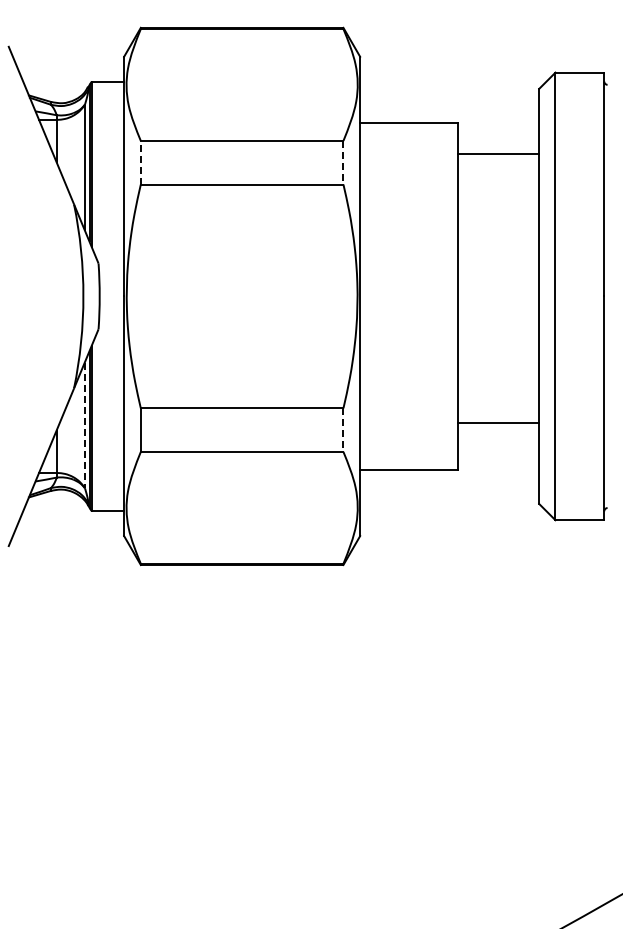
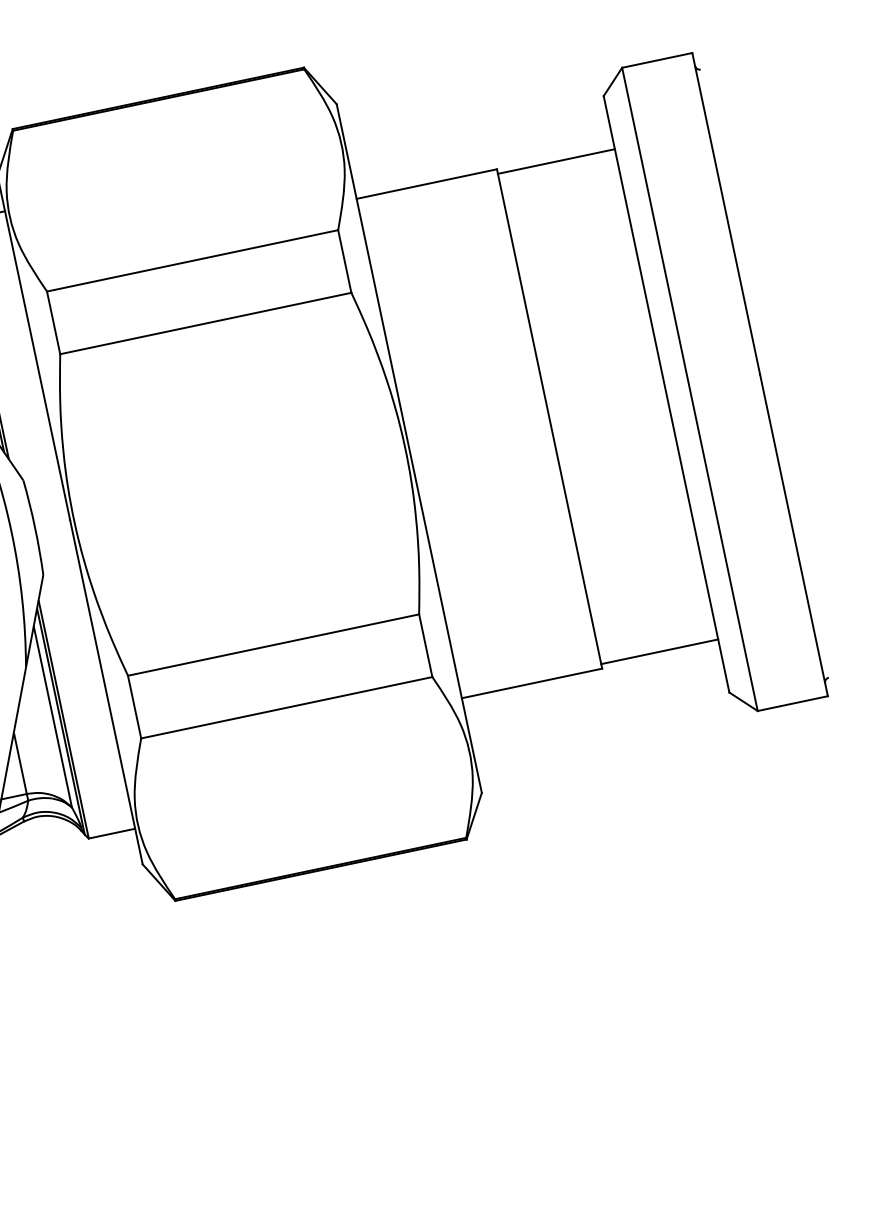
line: (498, 153) -> (556, 161), moved
line: (140, 162) -> (53, 322), dashed -> solid
line: (343, 162) -> (344, 261), dashed -> solid
line: (498, 423) -> (659, 652), moved
line: (85, 425) -> (53, 717), dashed -> solid
line: (343, 430) -> (425, 646), dashed -> solid

